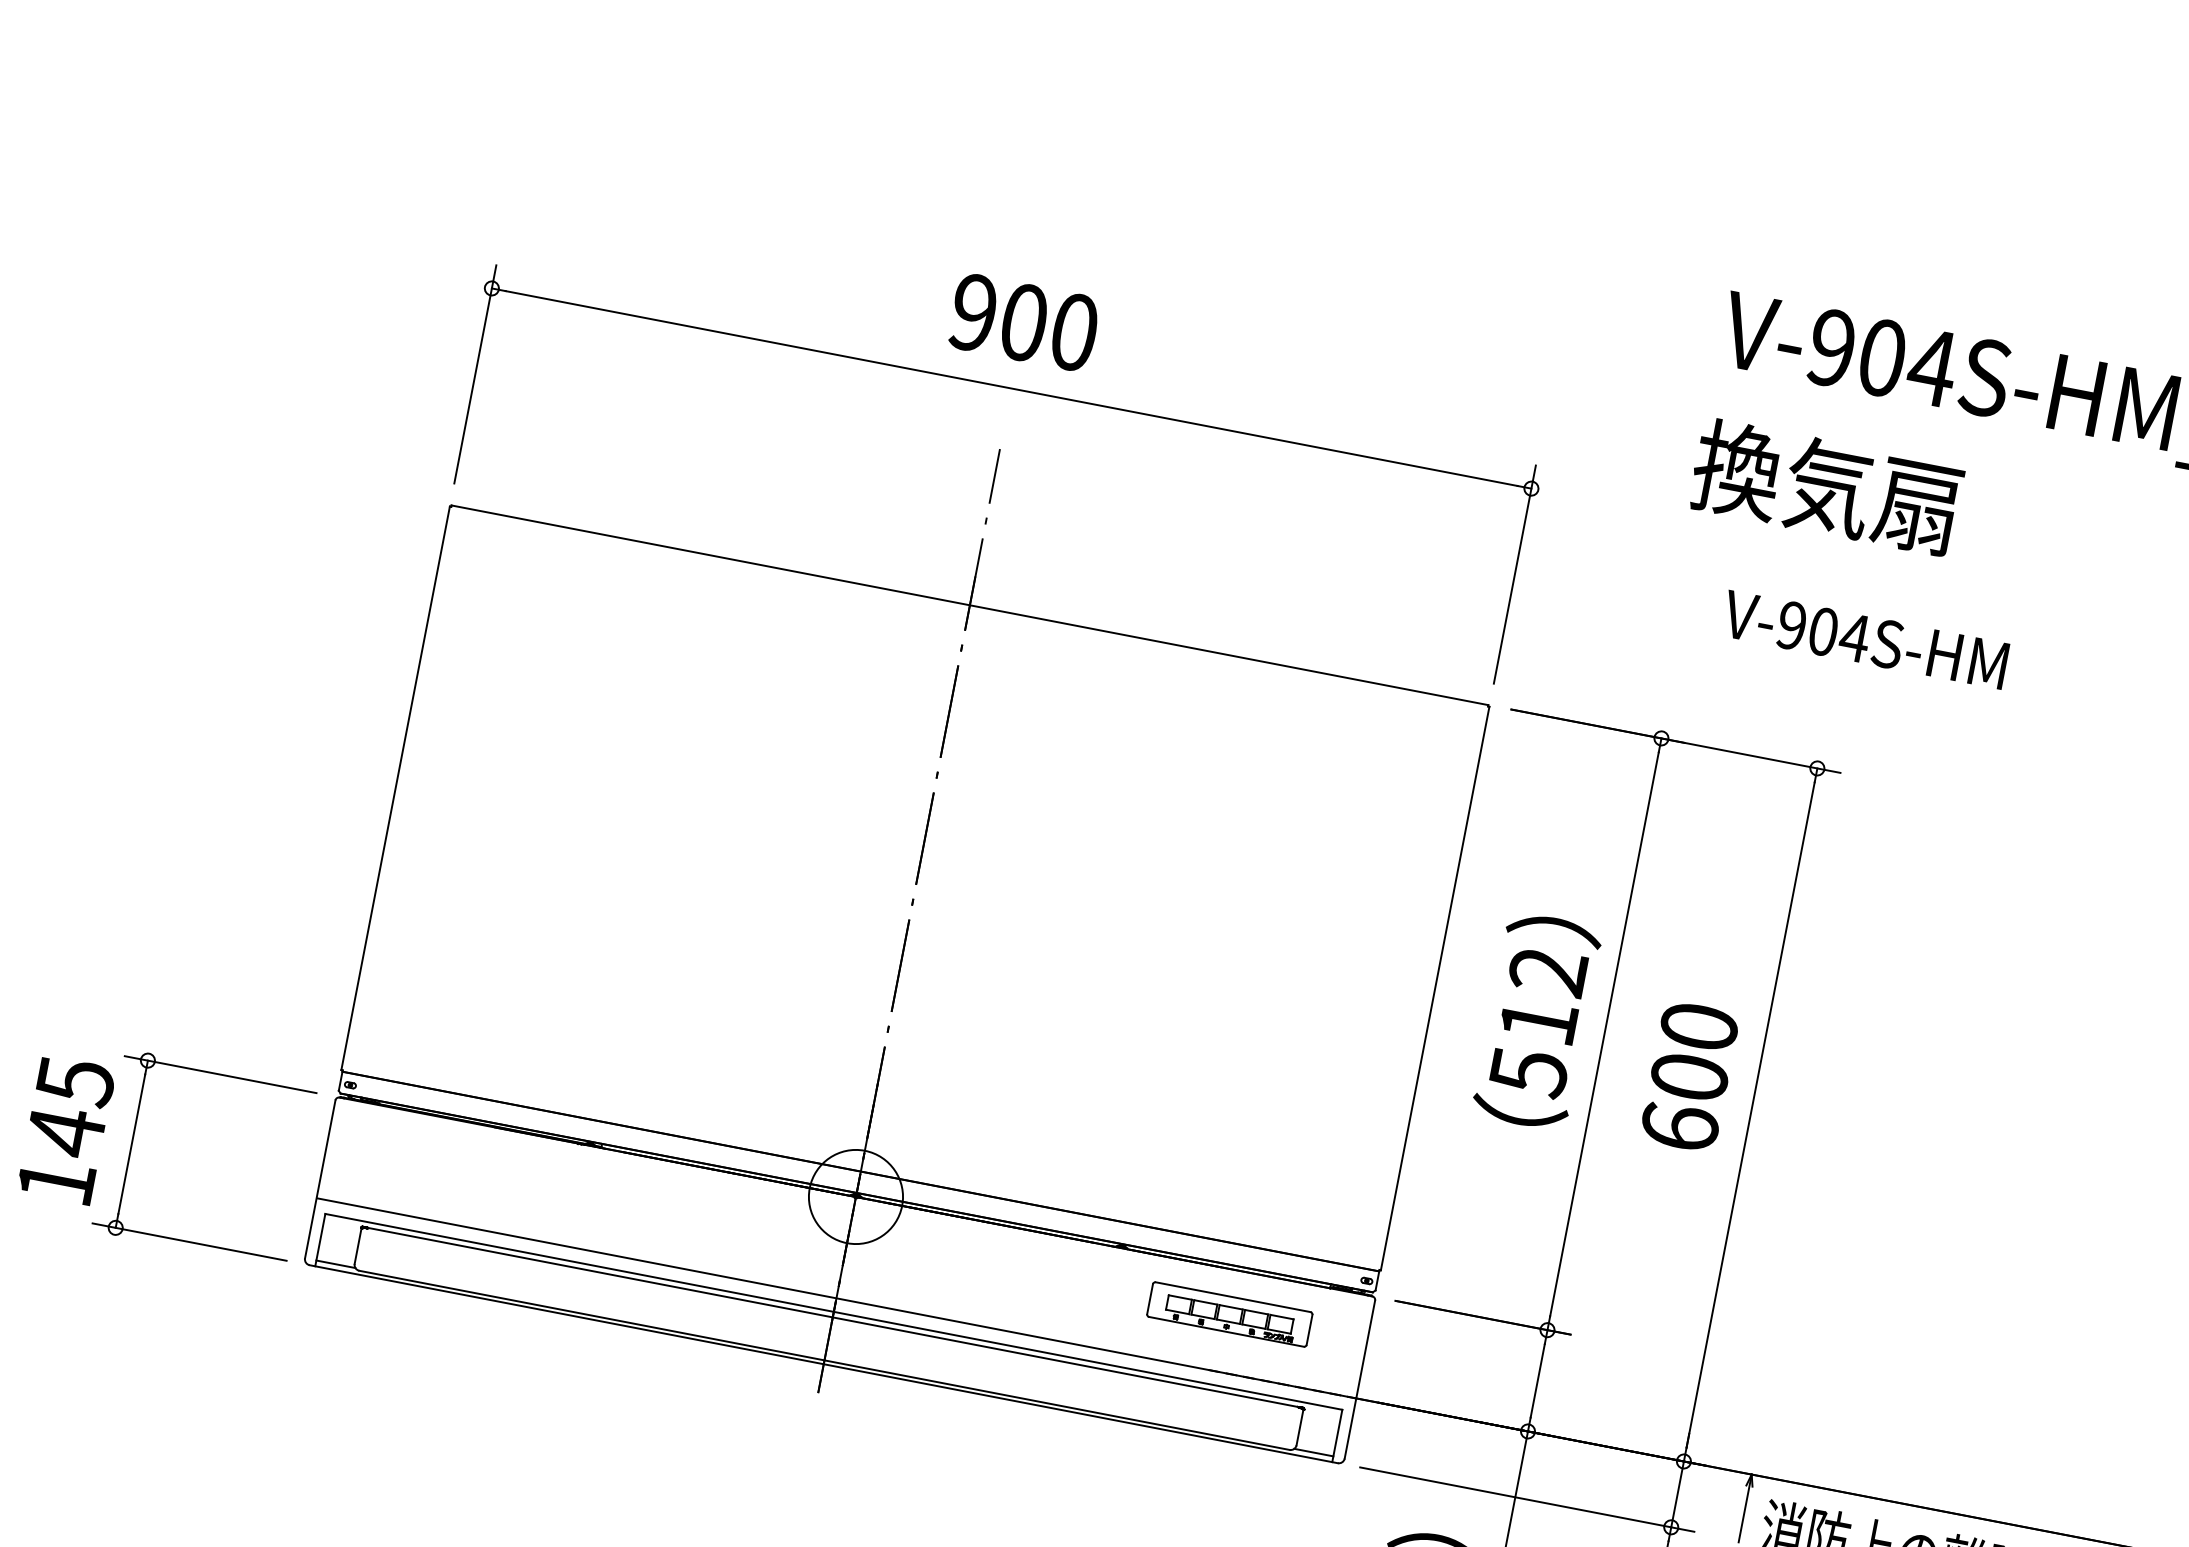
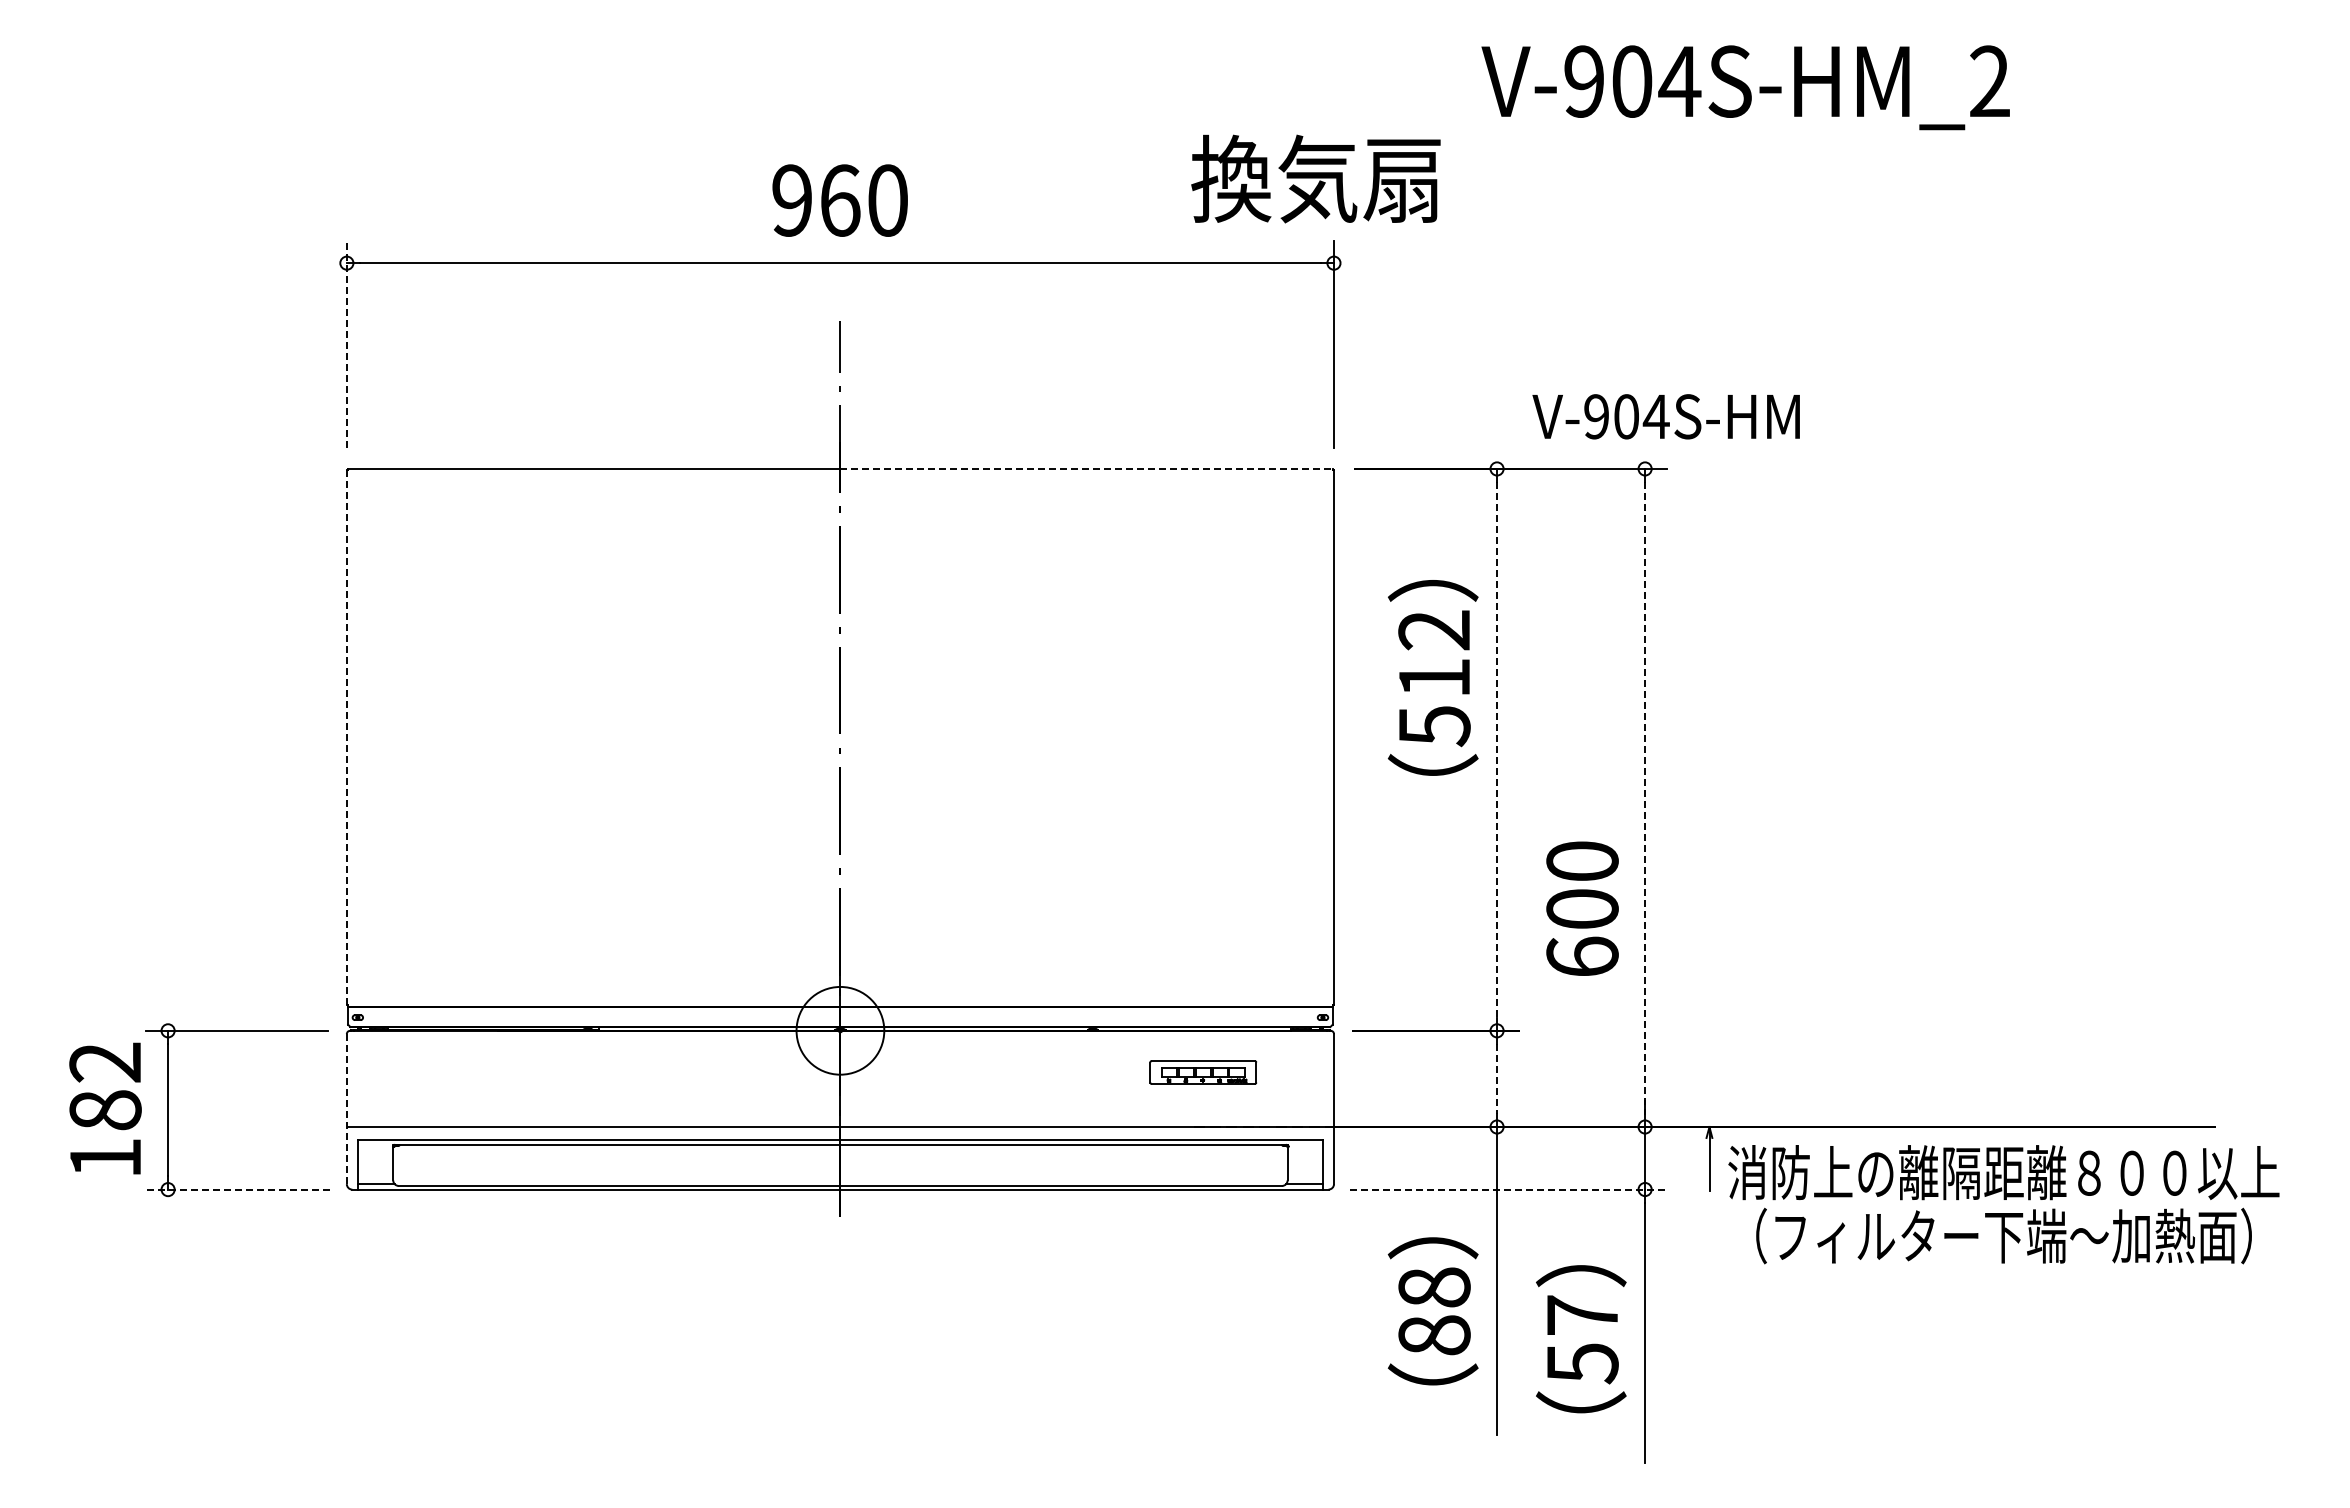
text: (1024, 322) -> (840, 200), 900 -> 960
line: (474, 374) -> (346, 344), solid -> dashed
text: (1826, 486) -> (1315, 178), moved
text: (1864, 639) -> (1665, 416), moved
line: (1230, 654) -> (1087, 468), solid -> dashed
line: (395, 787) -> (346, 737), solid -> dashed
text: (1536, 1020) -> (1432, 677), moved
line: (1605, 1033) -> (1497, 749), solid -> dashed
text: (1689, 1076) -> (1582, 908), moved
text: (70, 1107) -> (105, 1087), 145 -> 182
line: (1751, 1114) -> (1645, 797), solid -> dashed
line: (320, 1178) -> (346, 1108), solid -> dashed
line: (188, 1241) -> (237, 1189), solid -> dashed
part: (1228, 1314) -> (1202, 1072), size x0.7
line: (1538, 1380) -> (1497, 1078), solid -> dashed
line: (1527, 1499) -> (1508, 1189), solid -> dashed

